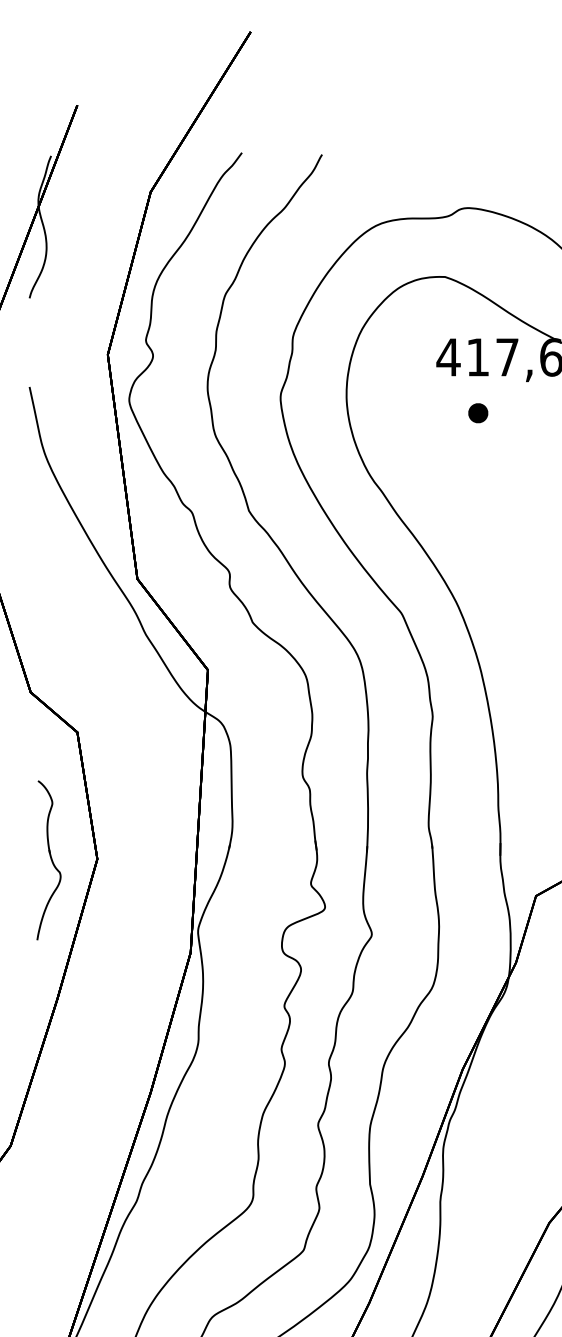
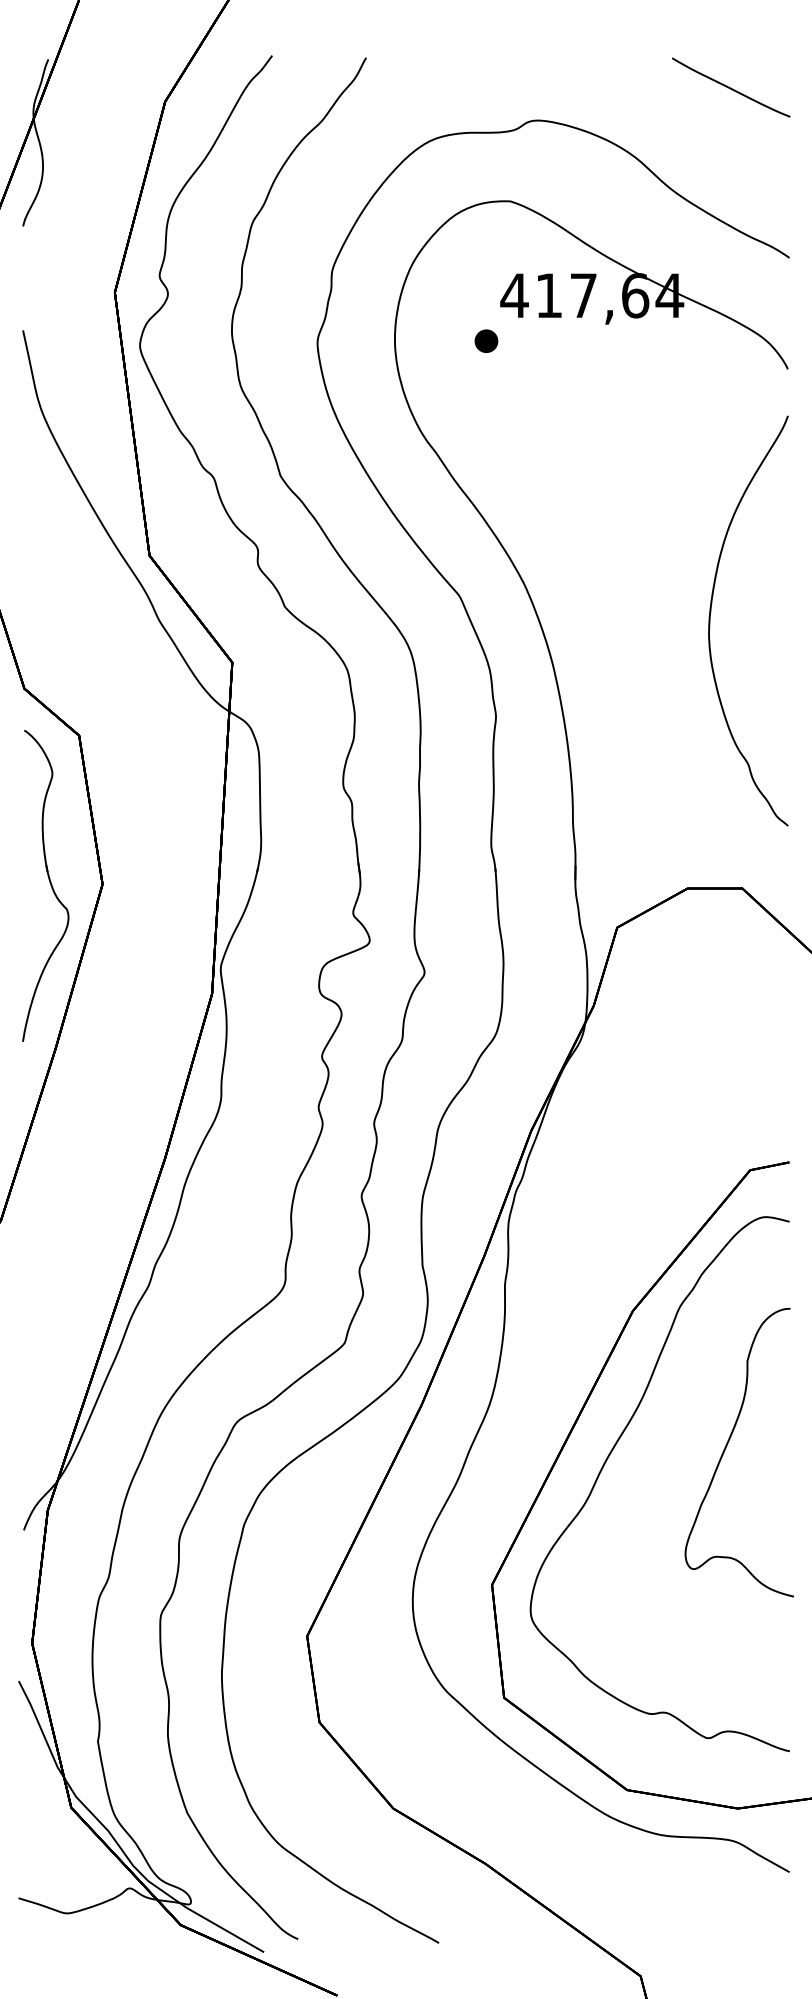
part: (478, 412) -> (486, 340), moved
part: (48, 860) -> (45, 885), size x1.67

